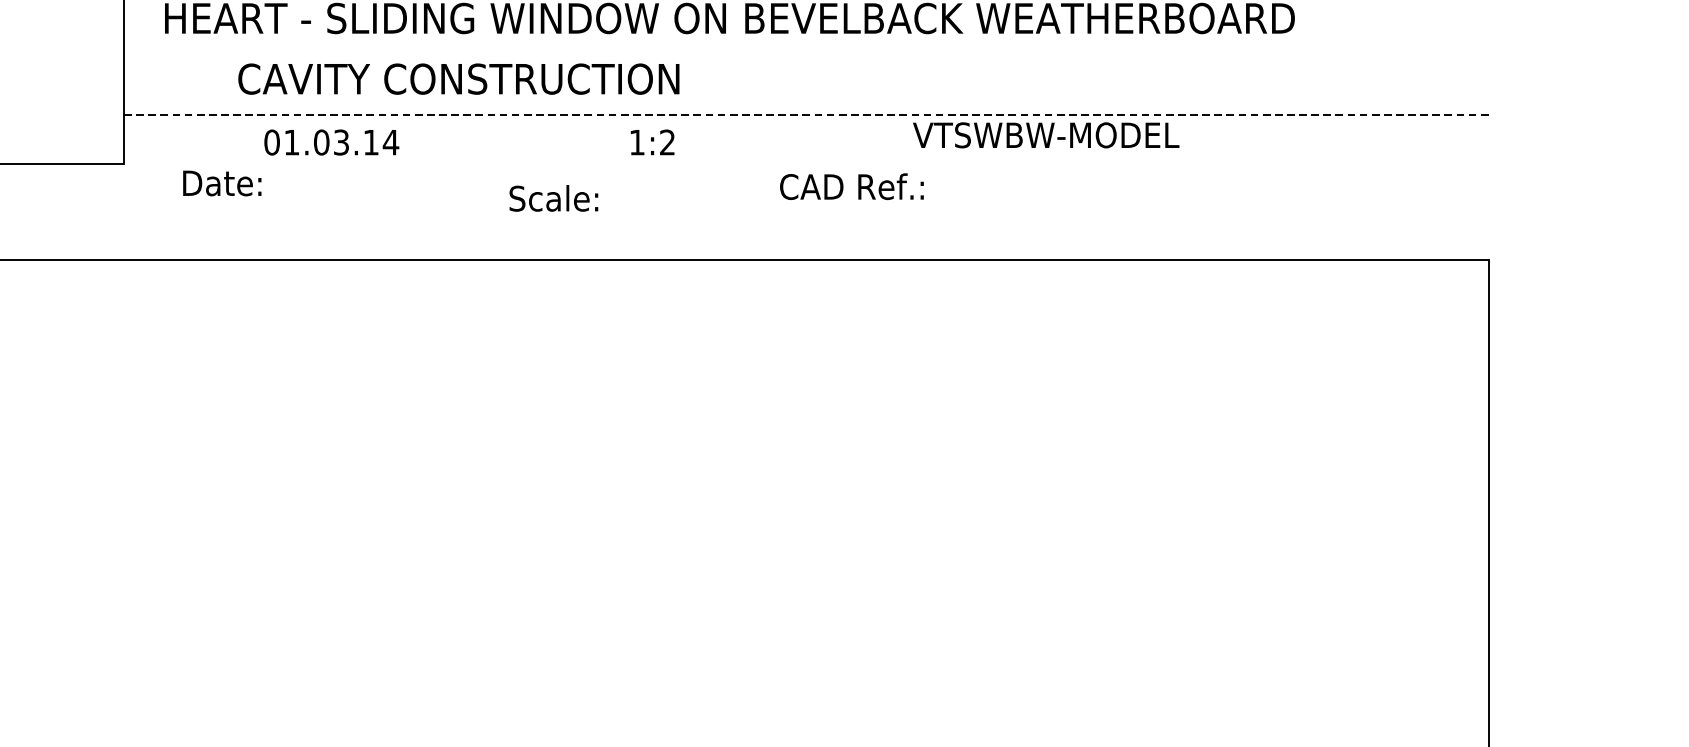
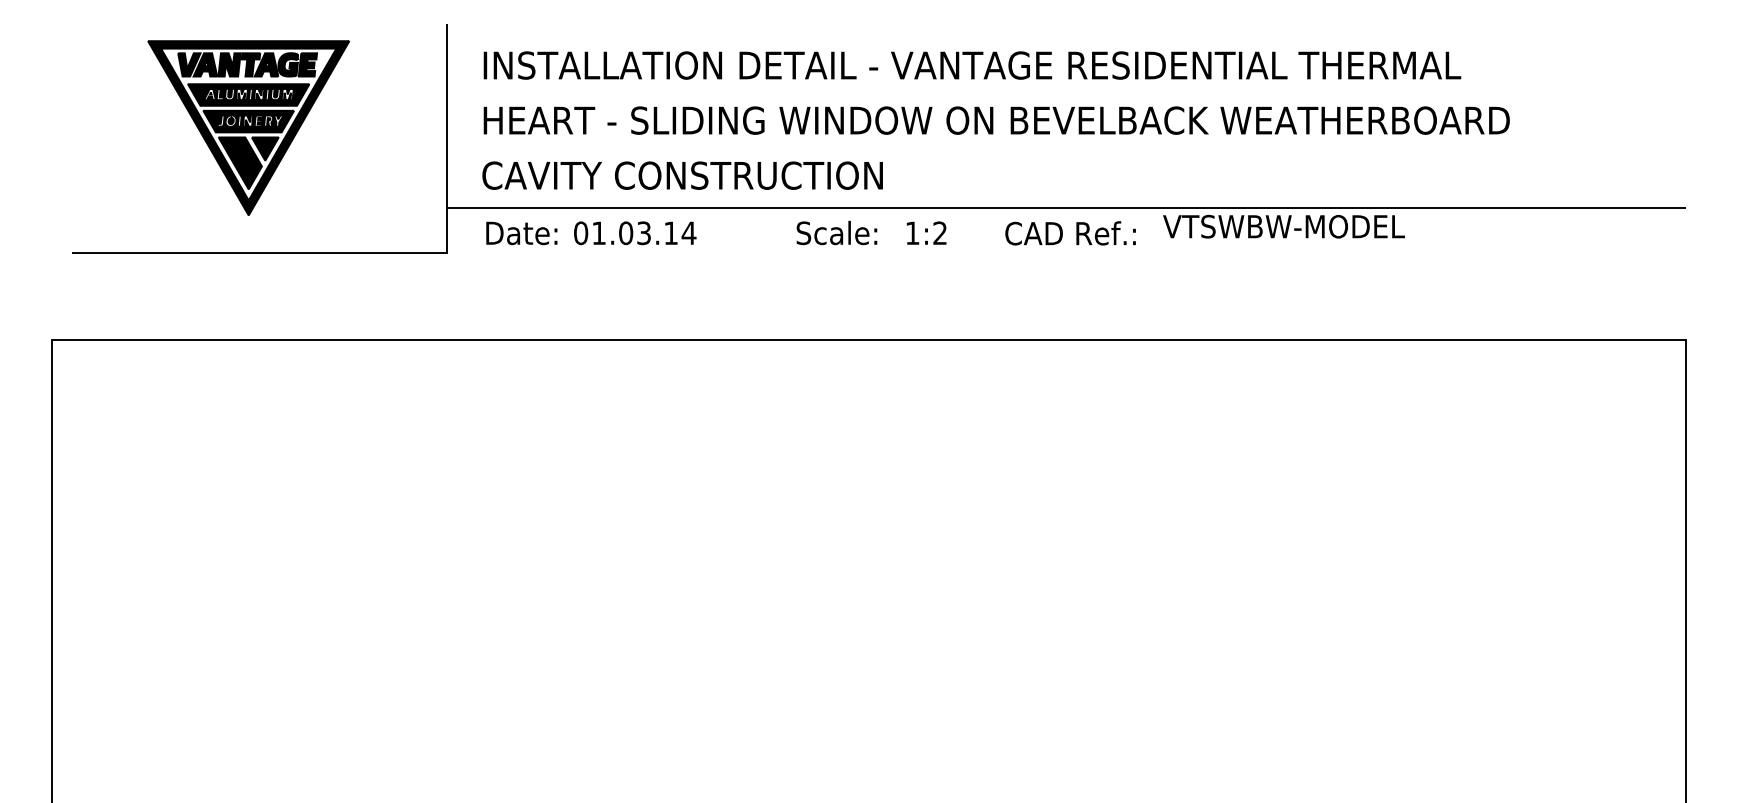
text: (458, 78) -> (682, 175), moved
line: (806, 115) -> (1066, 208), dashed -> solid
text: (221, 183) -> (521, 233), moved
text: (851, 186) -> (1070, 233), moved
text: (553, 197) -> (836, 232), moved

